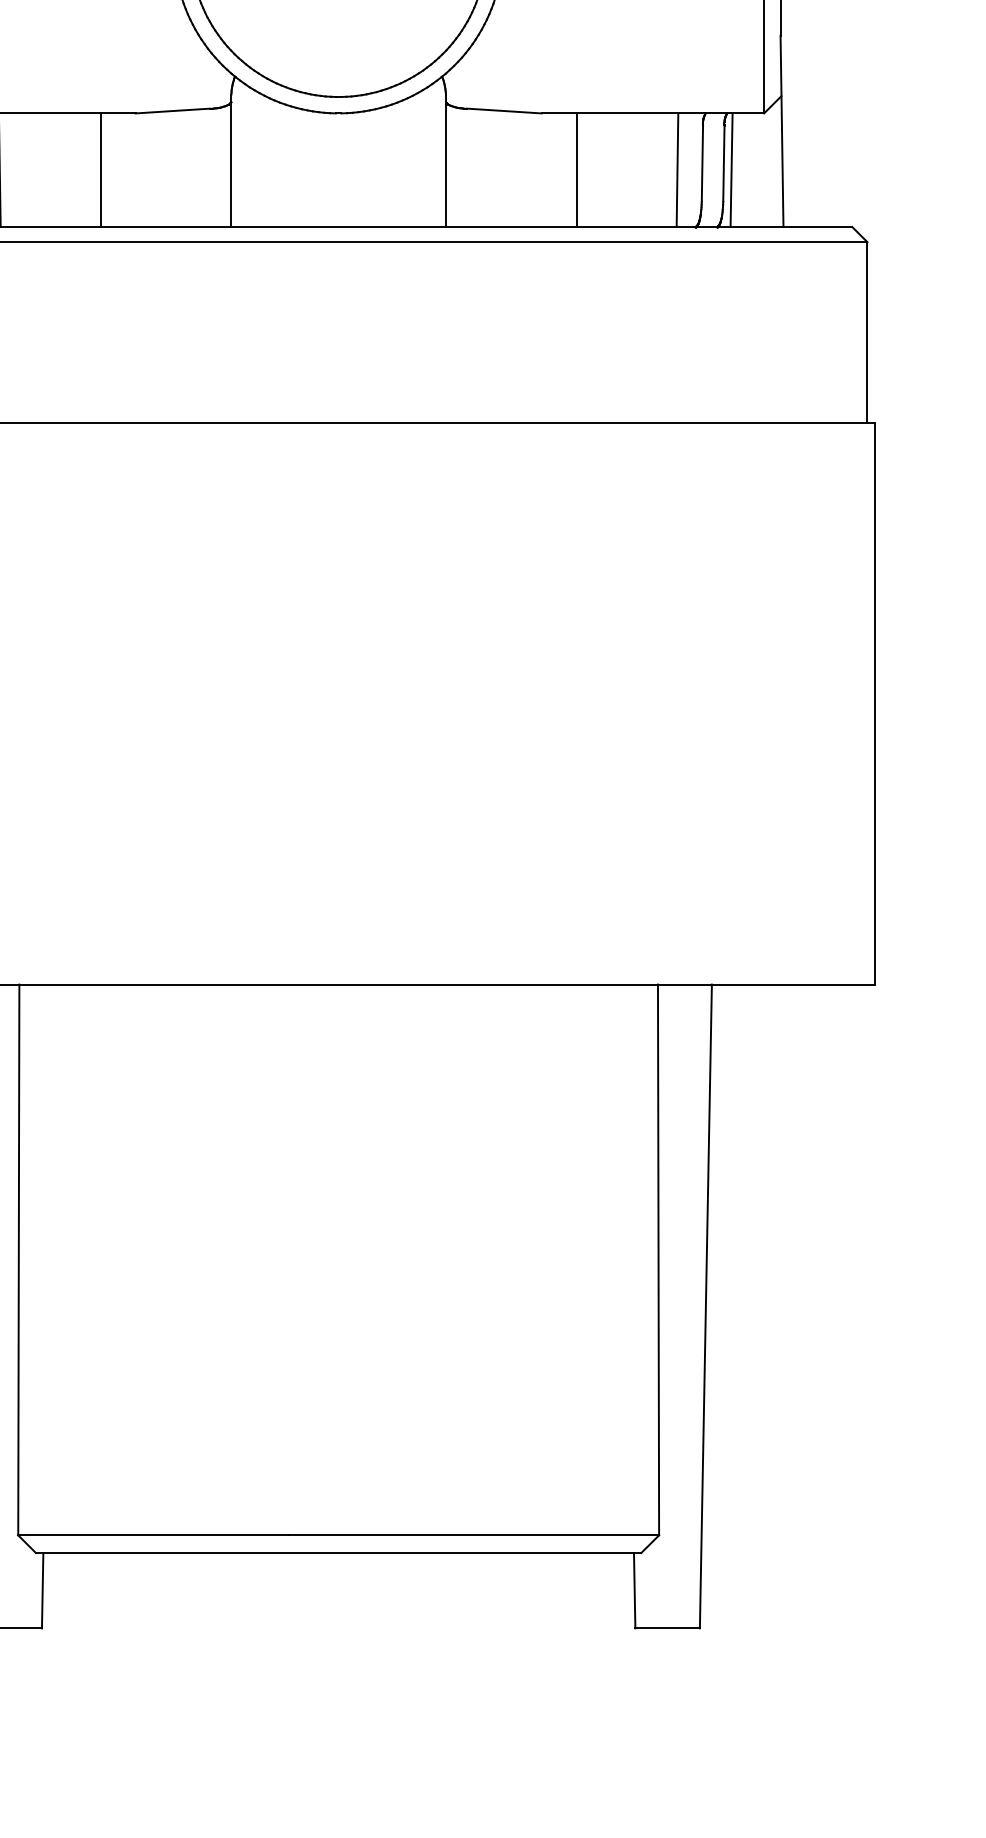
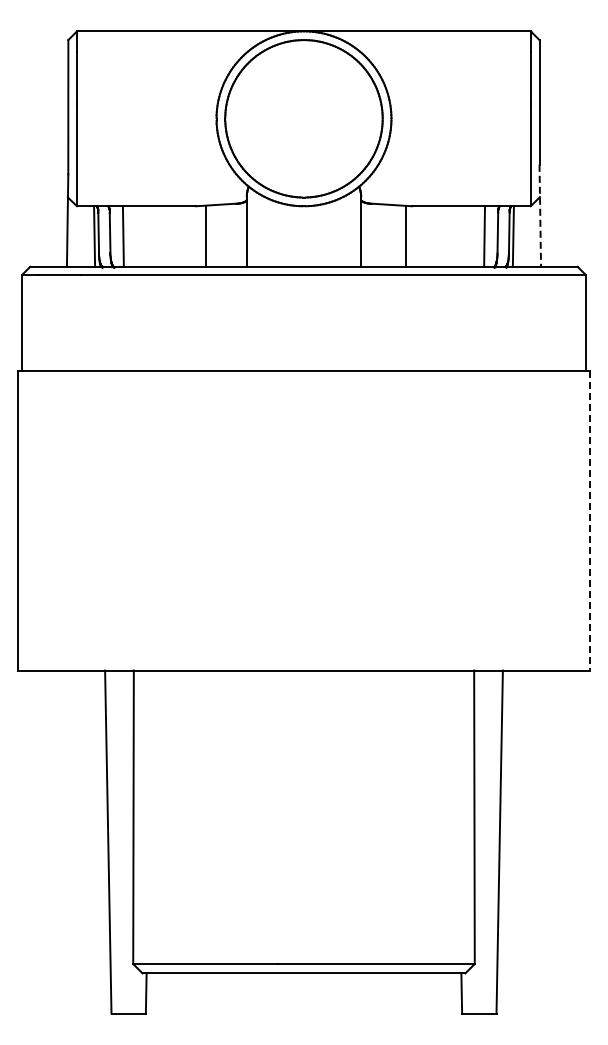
line: (782, 132) -> (540, 216), solid -> dashed
line: (101, 170) -> (206, 236), moved
line: (576, 170) -> (405, 236), moved
line: (874, 703) -> (589, 520), solid -> dashed

